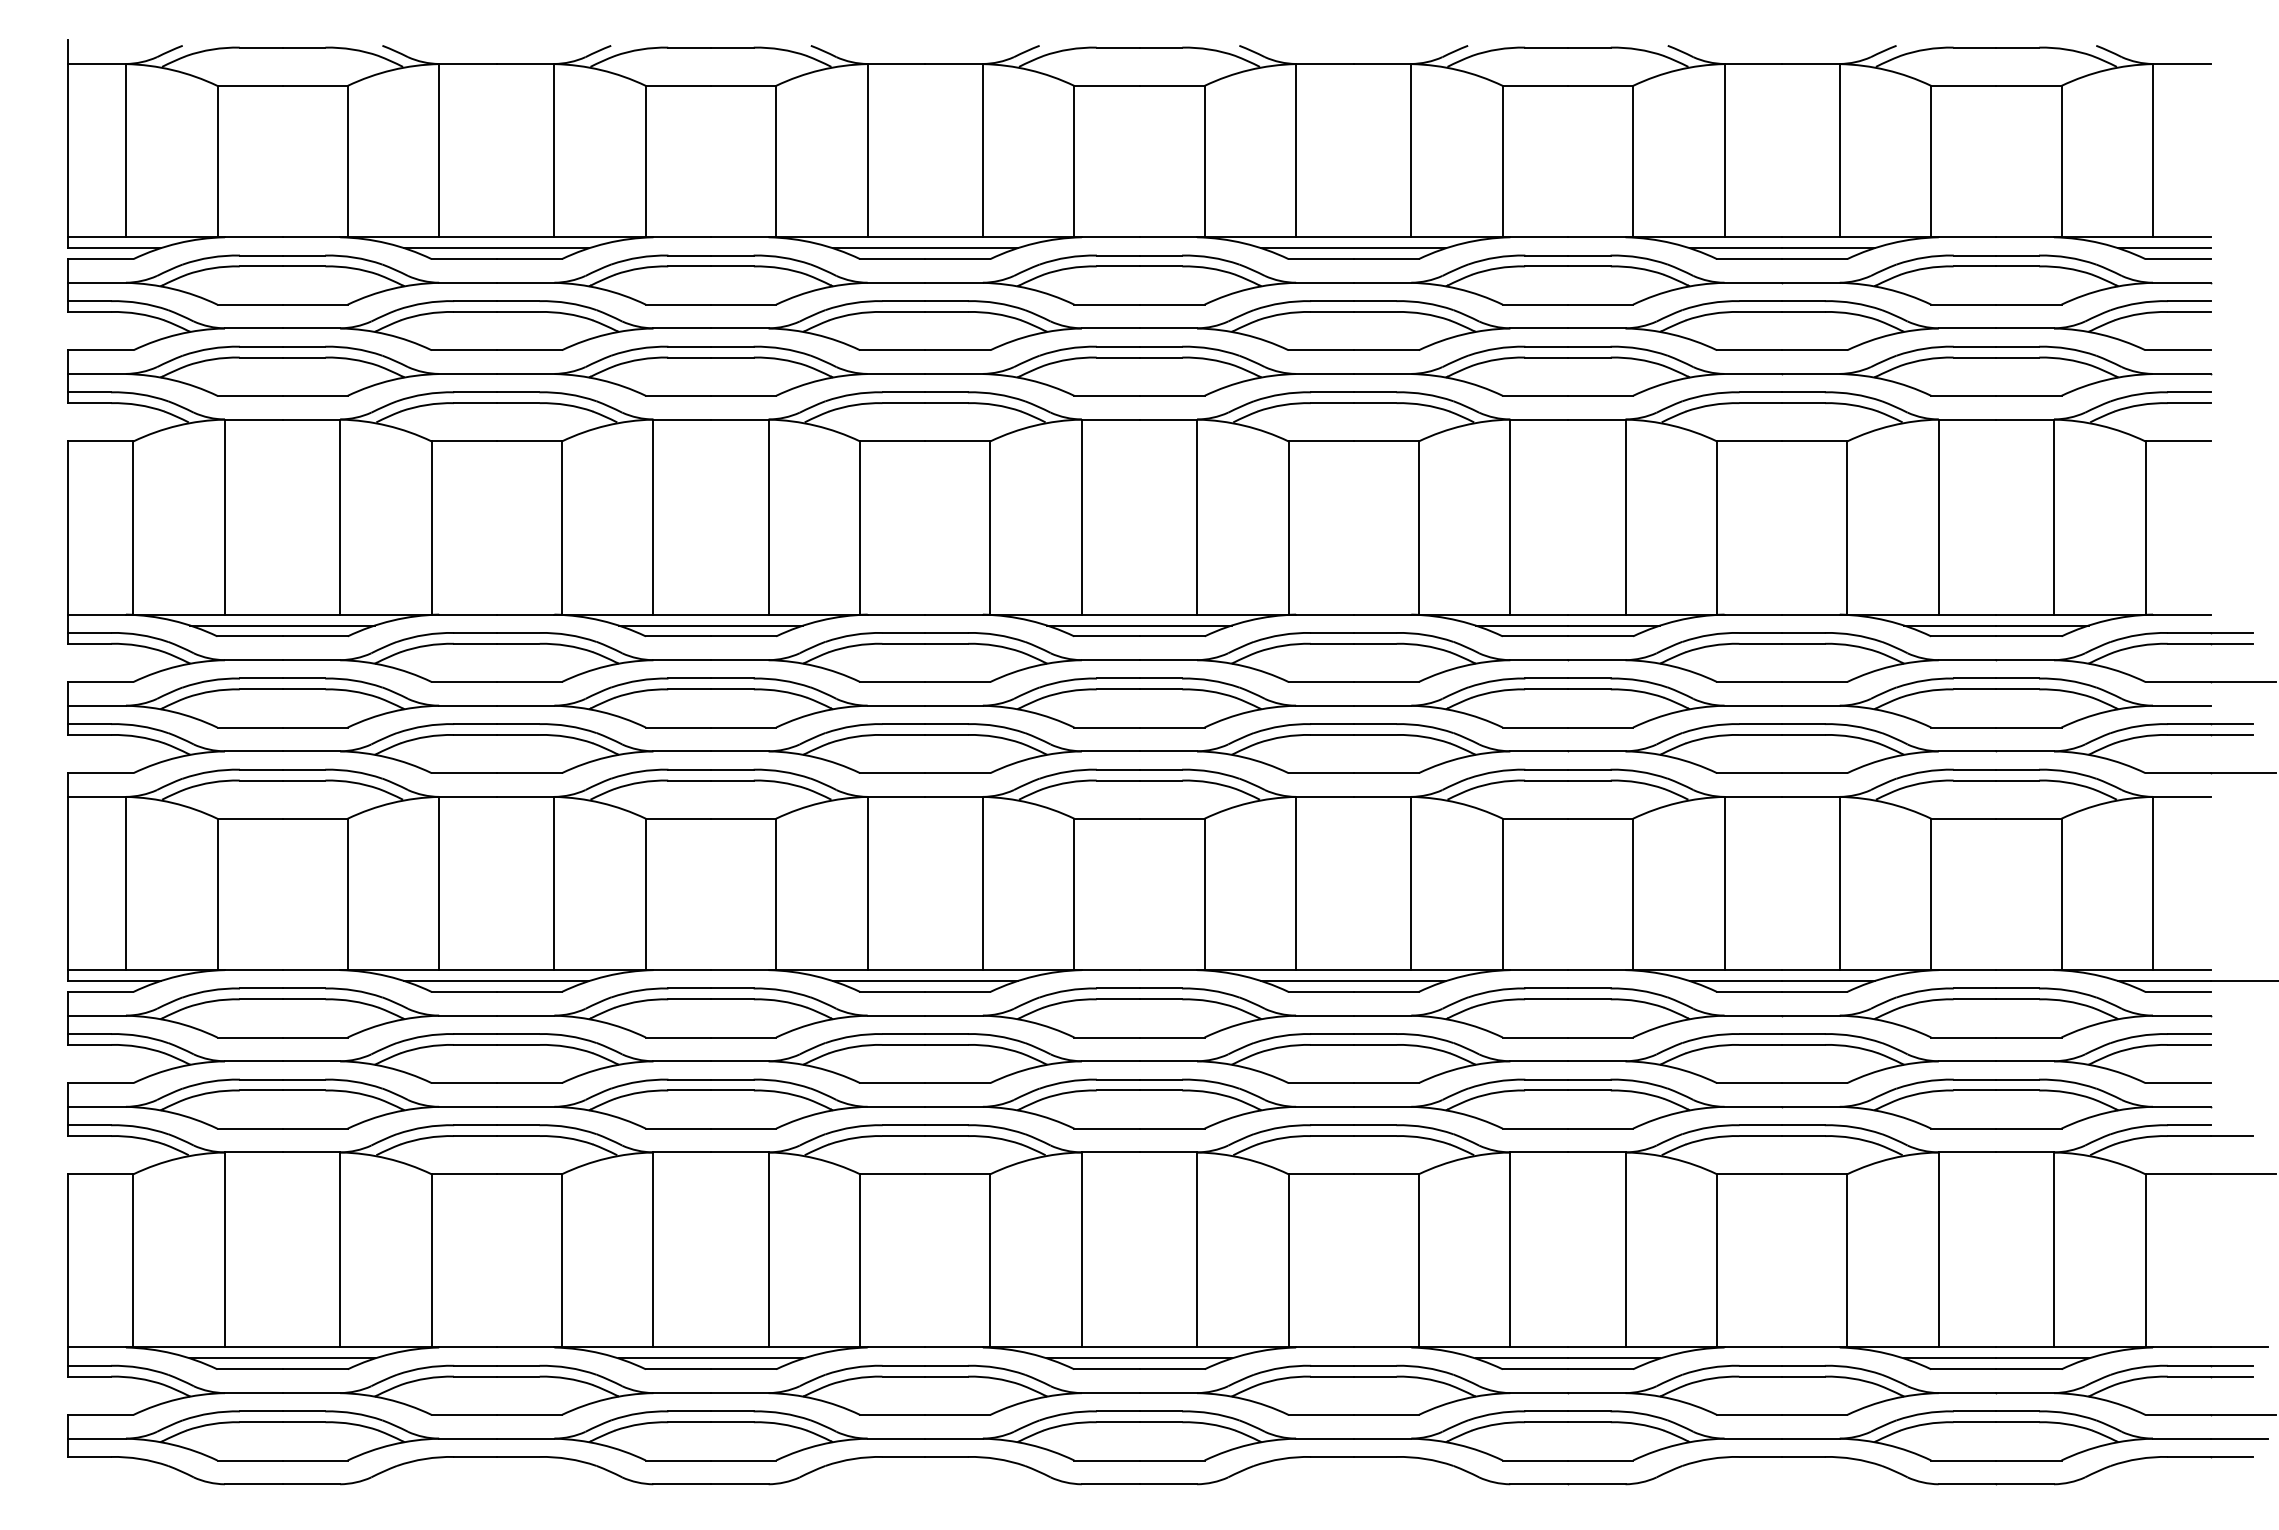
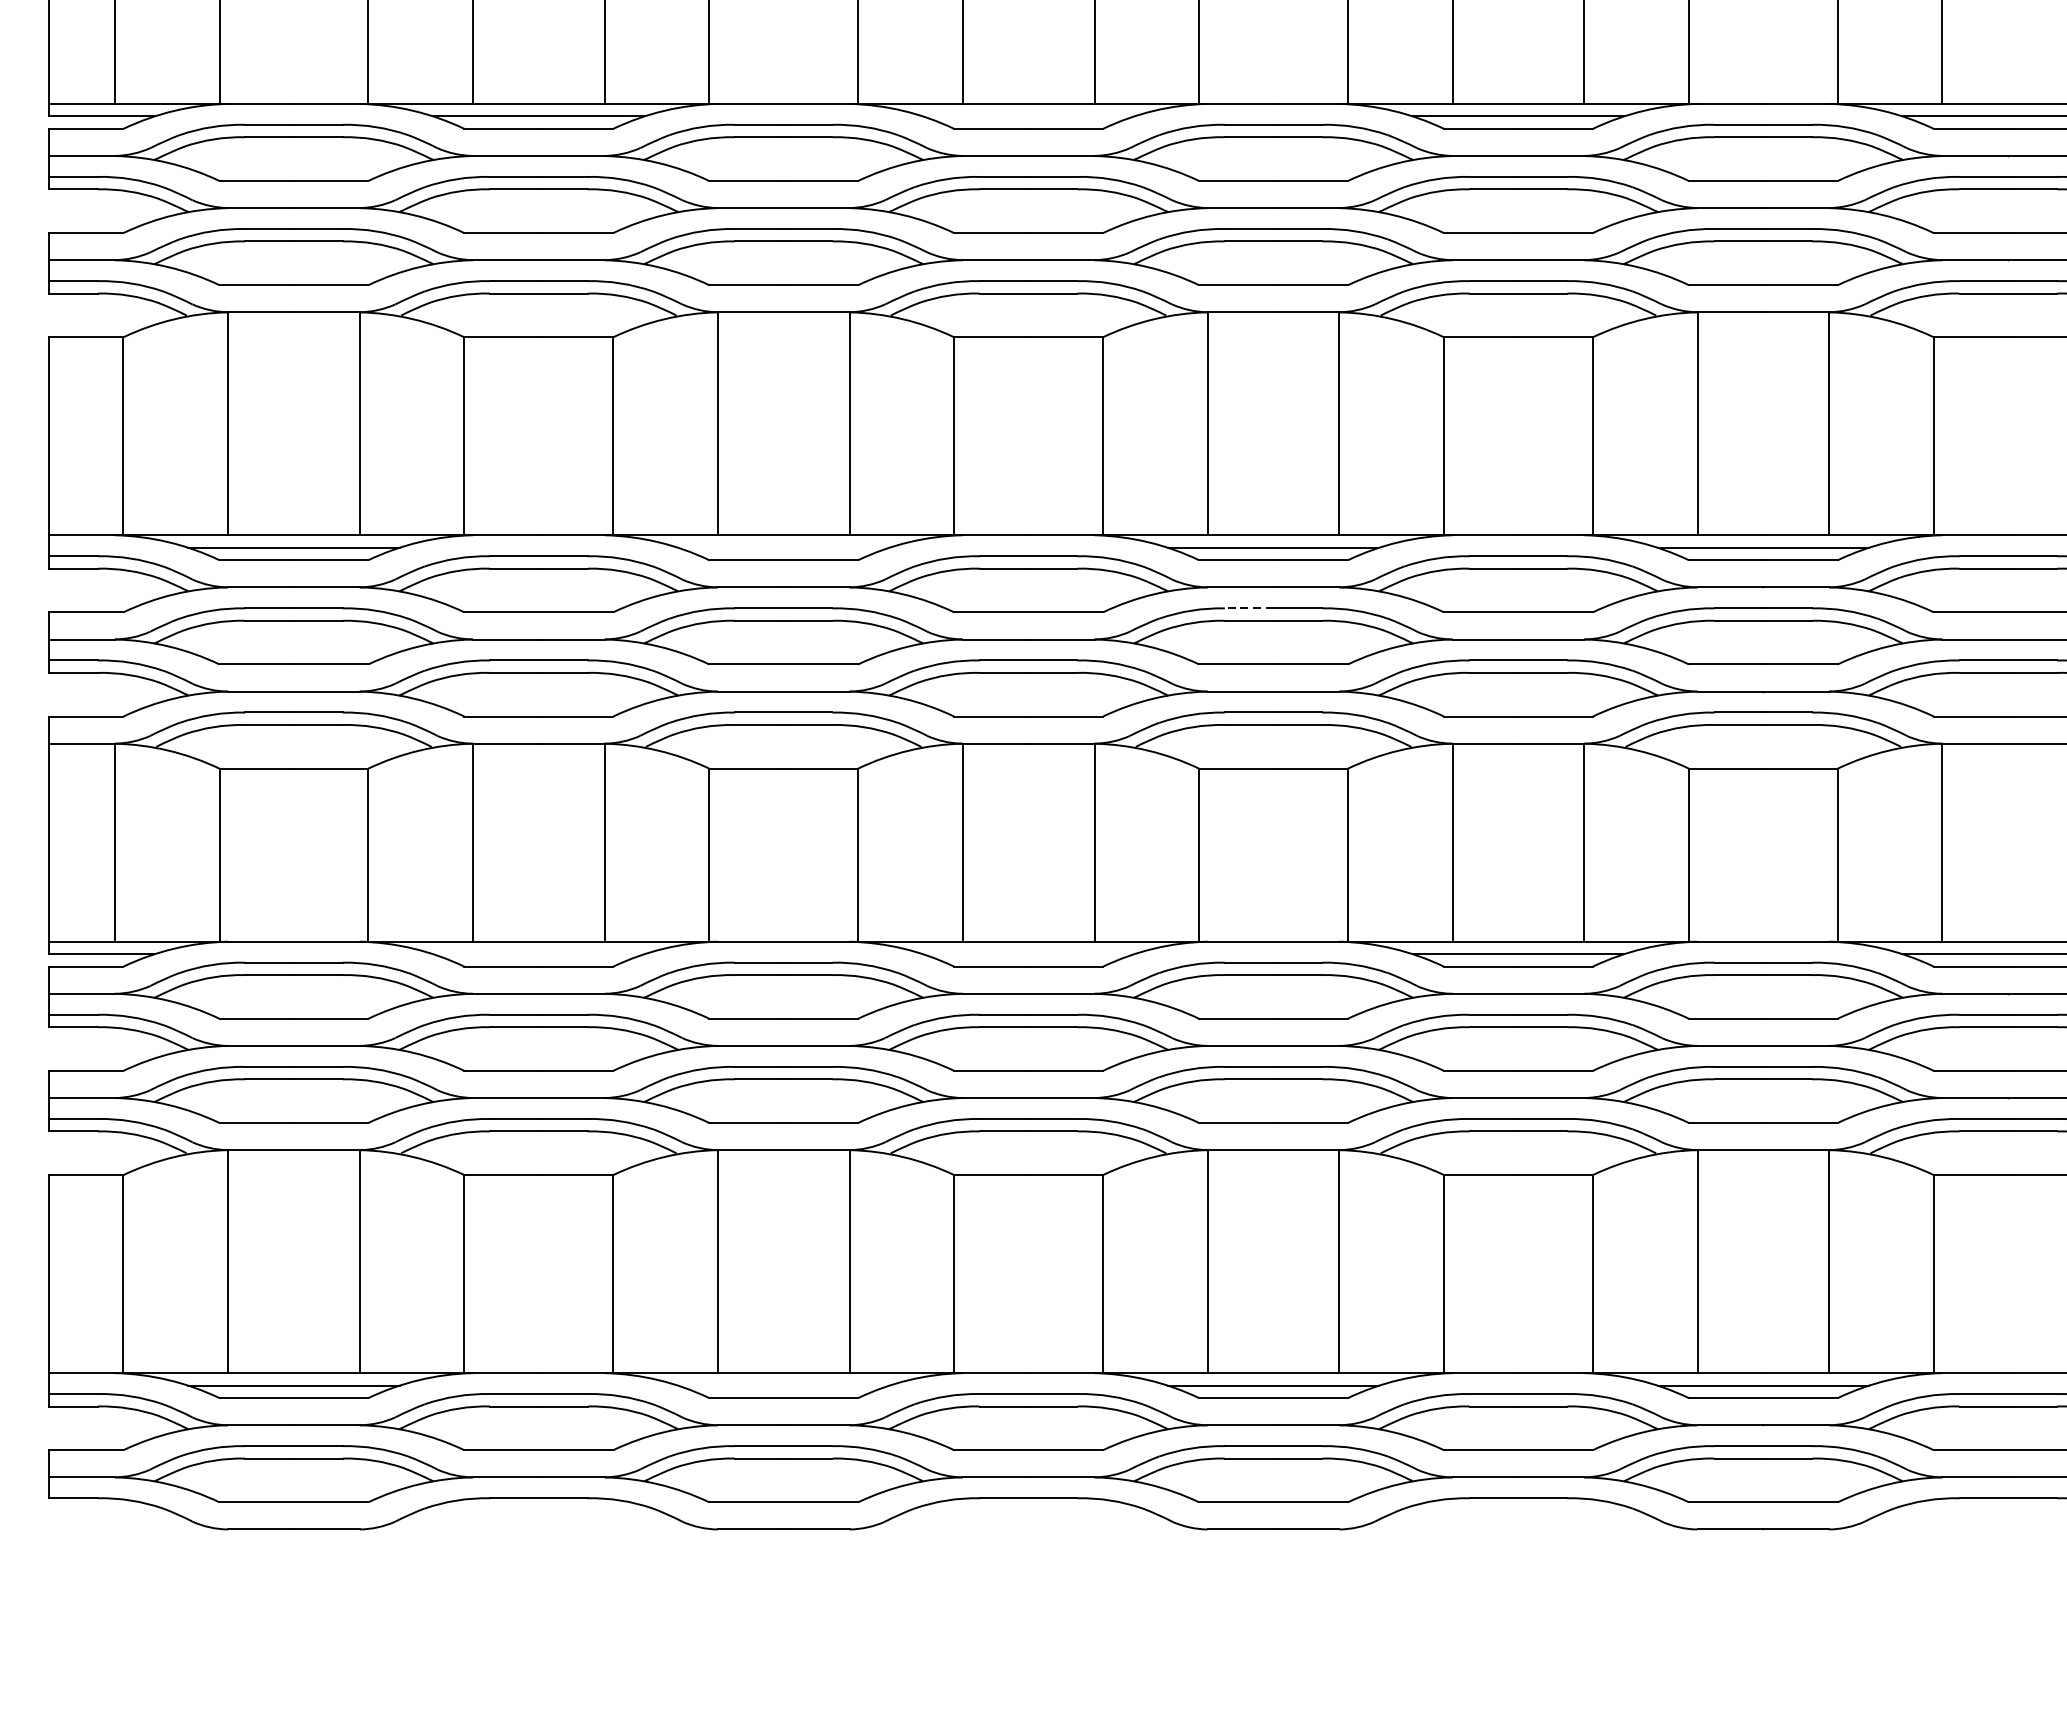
line: (924, 248) -> (1027, 116), removed
line: (710, 625) -> (783, 547), removed
line: (1117, 678) -> (1248, 608), solid -> dashed
line: (496, 981) -> (538, 954), removed
line: (924, 981) -> (1027, 954), removed
line: (710, 1358) -> (783, 1385), removed

